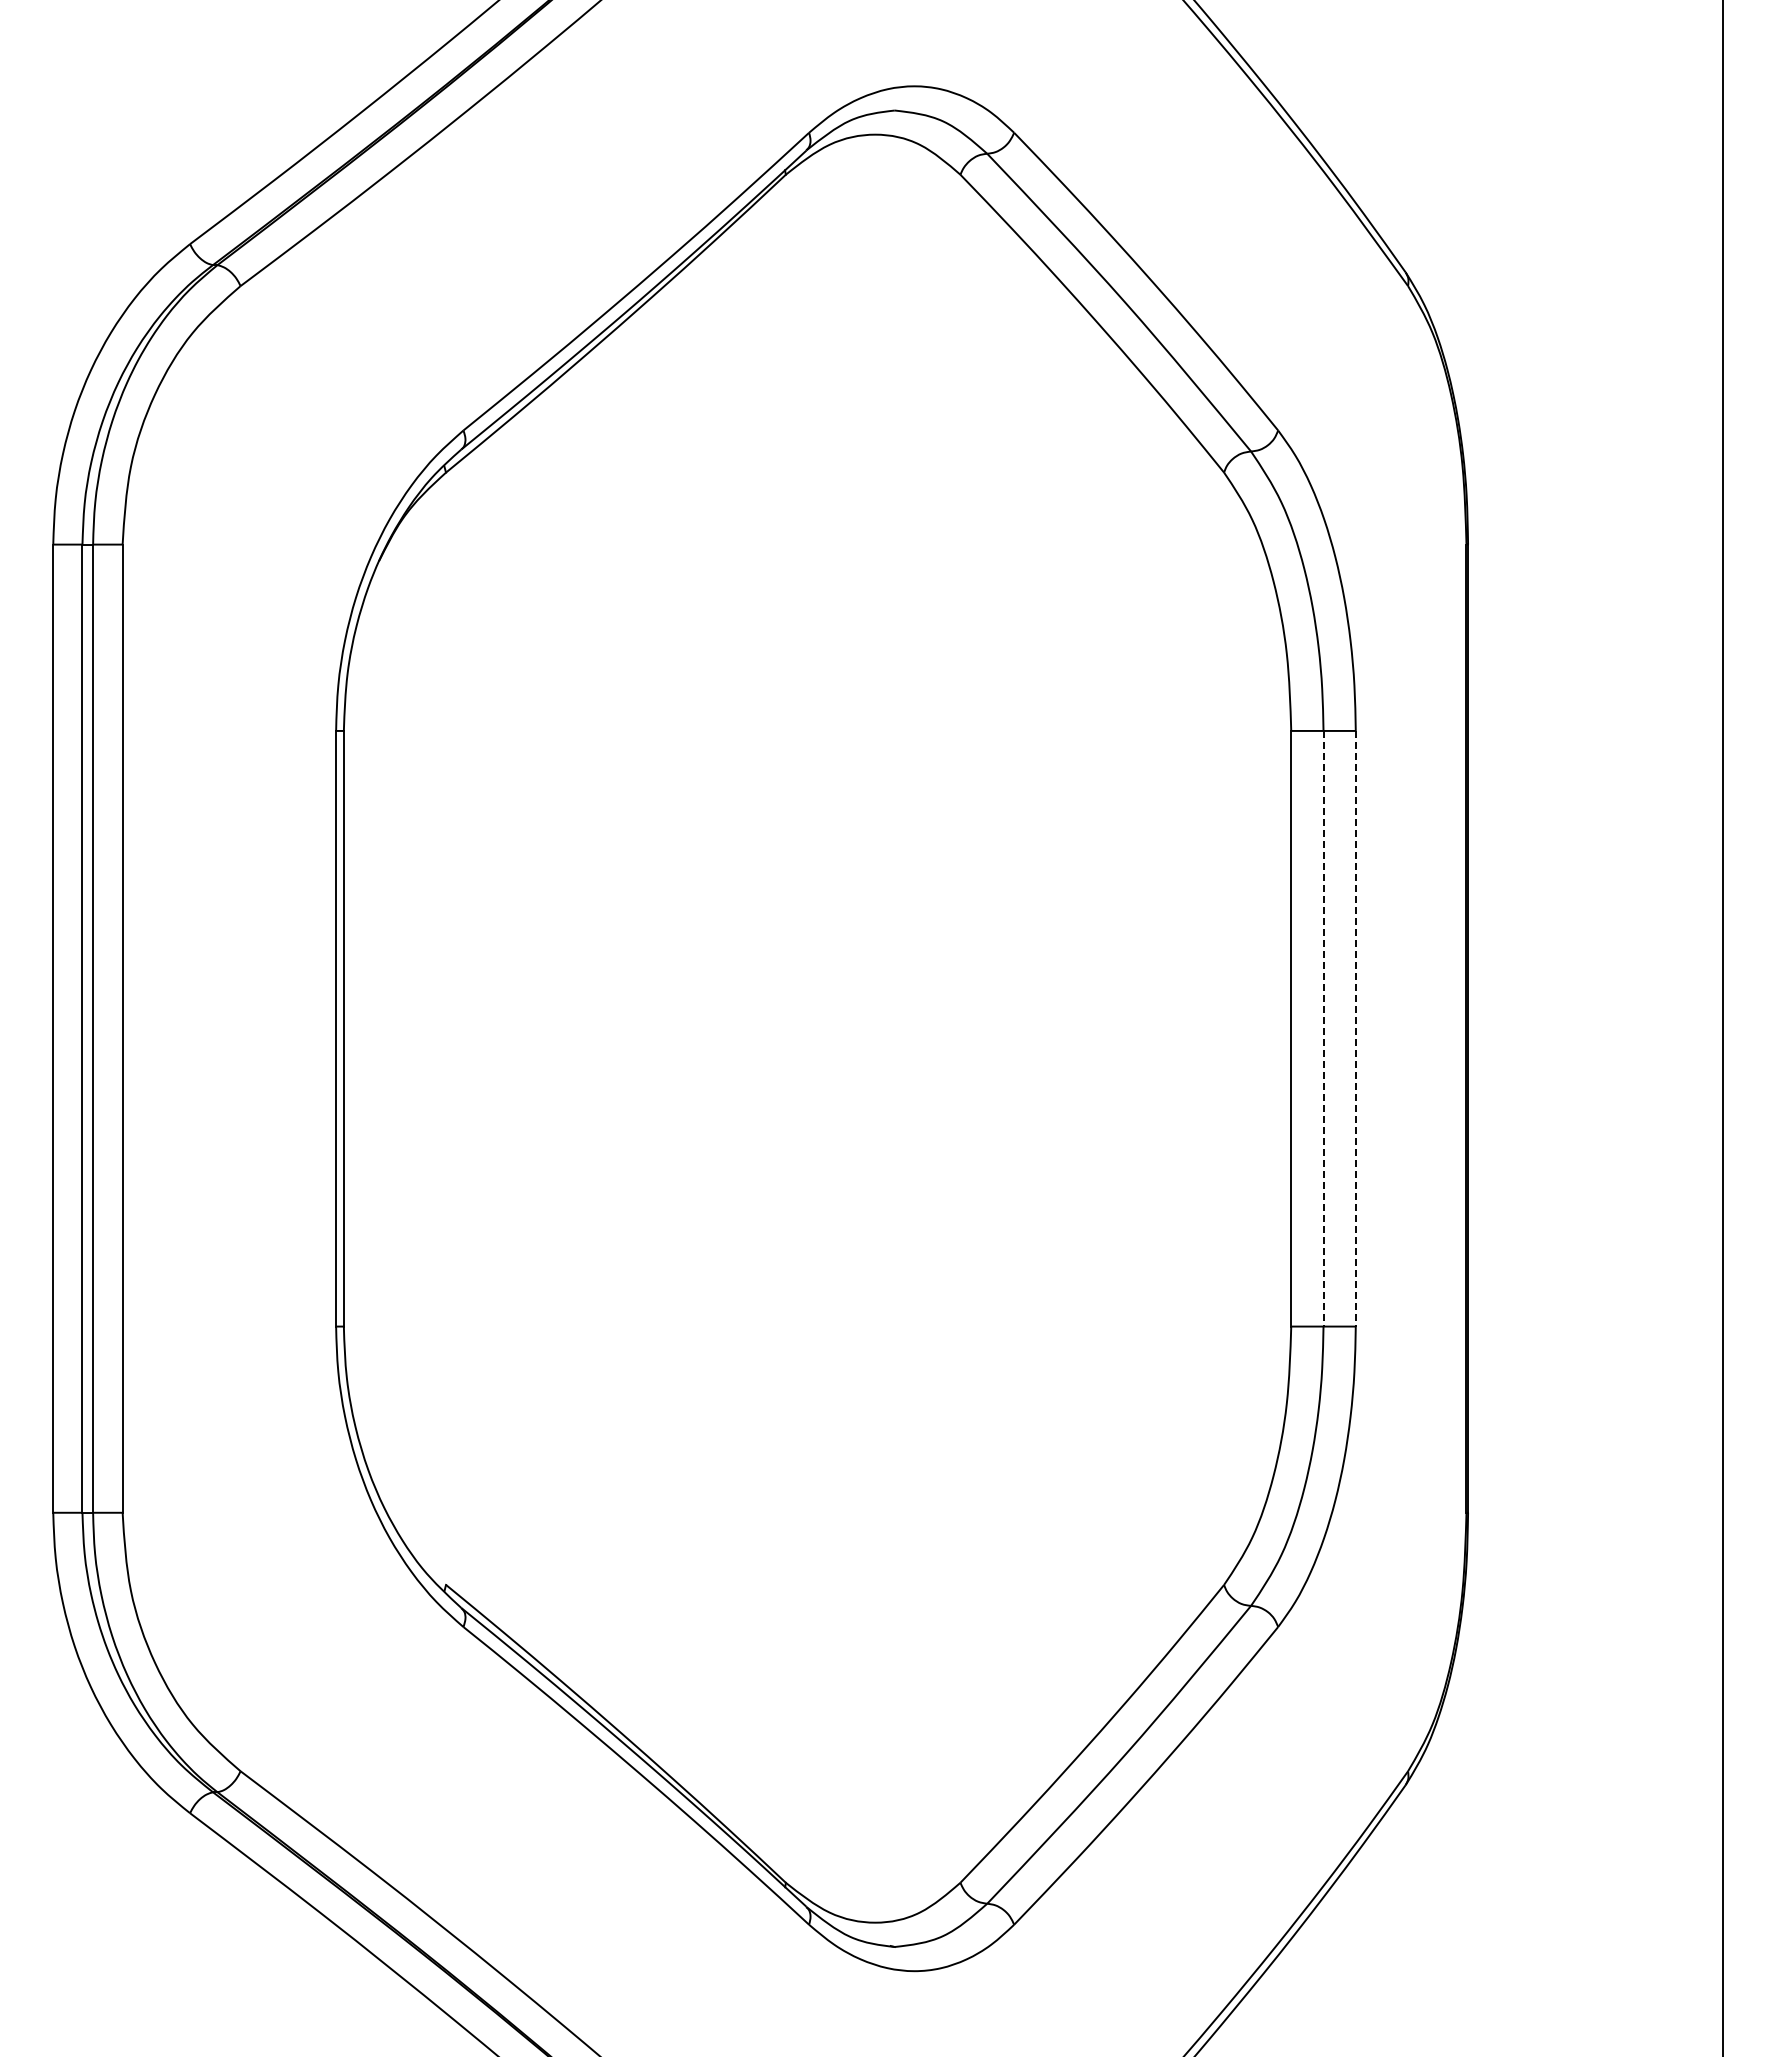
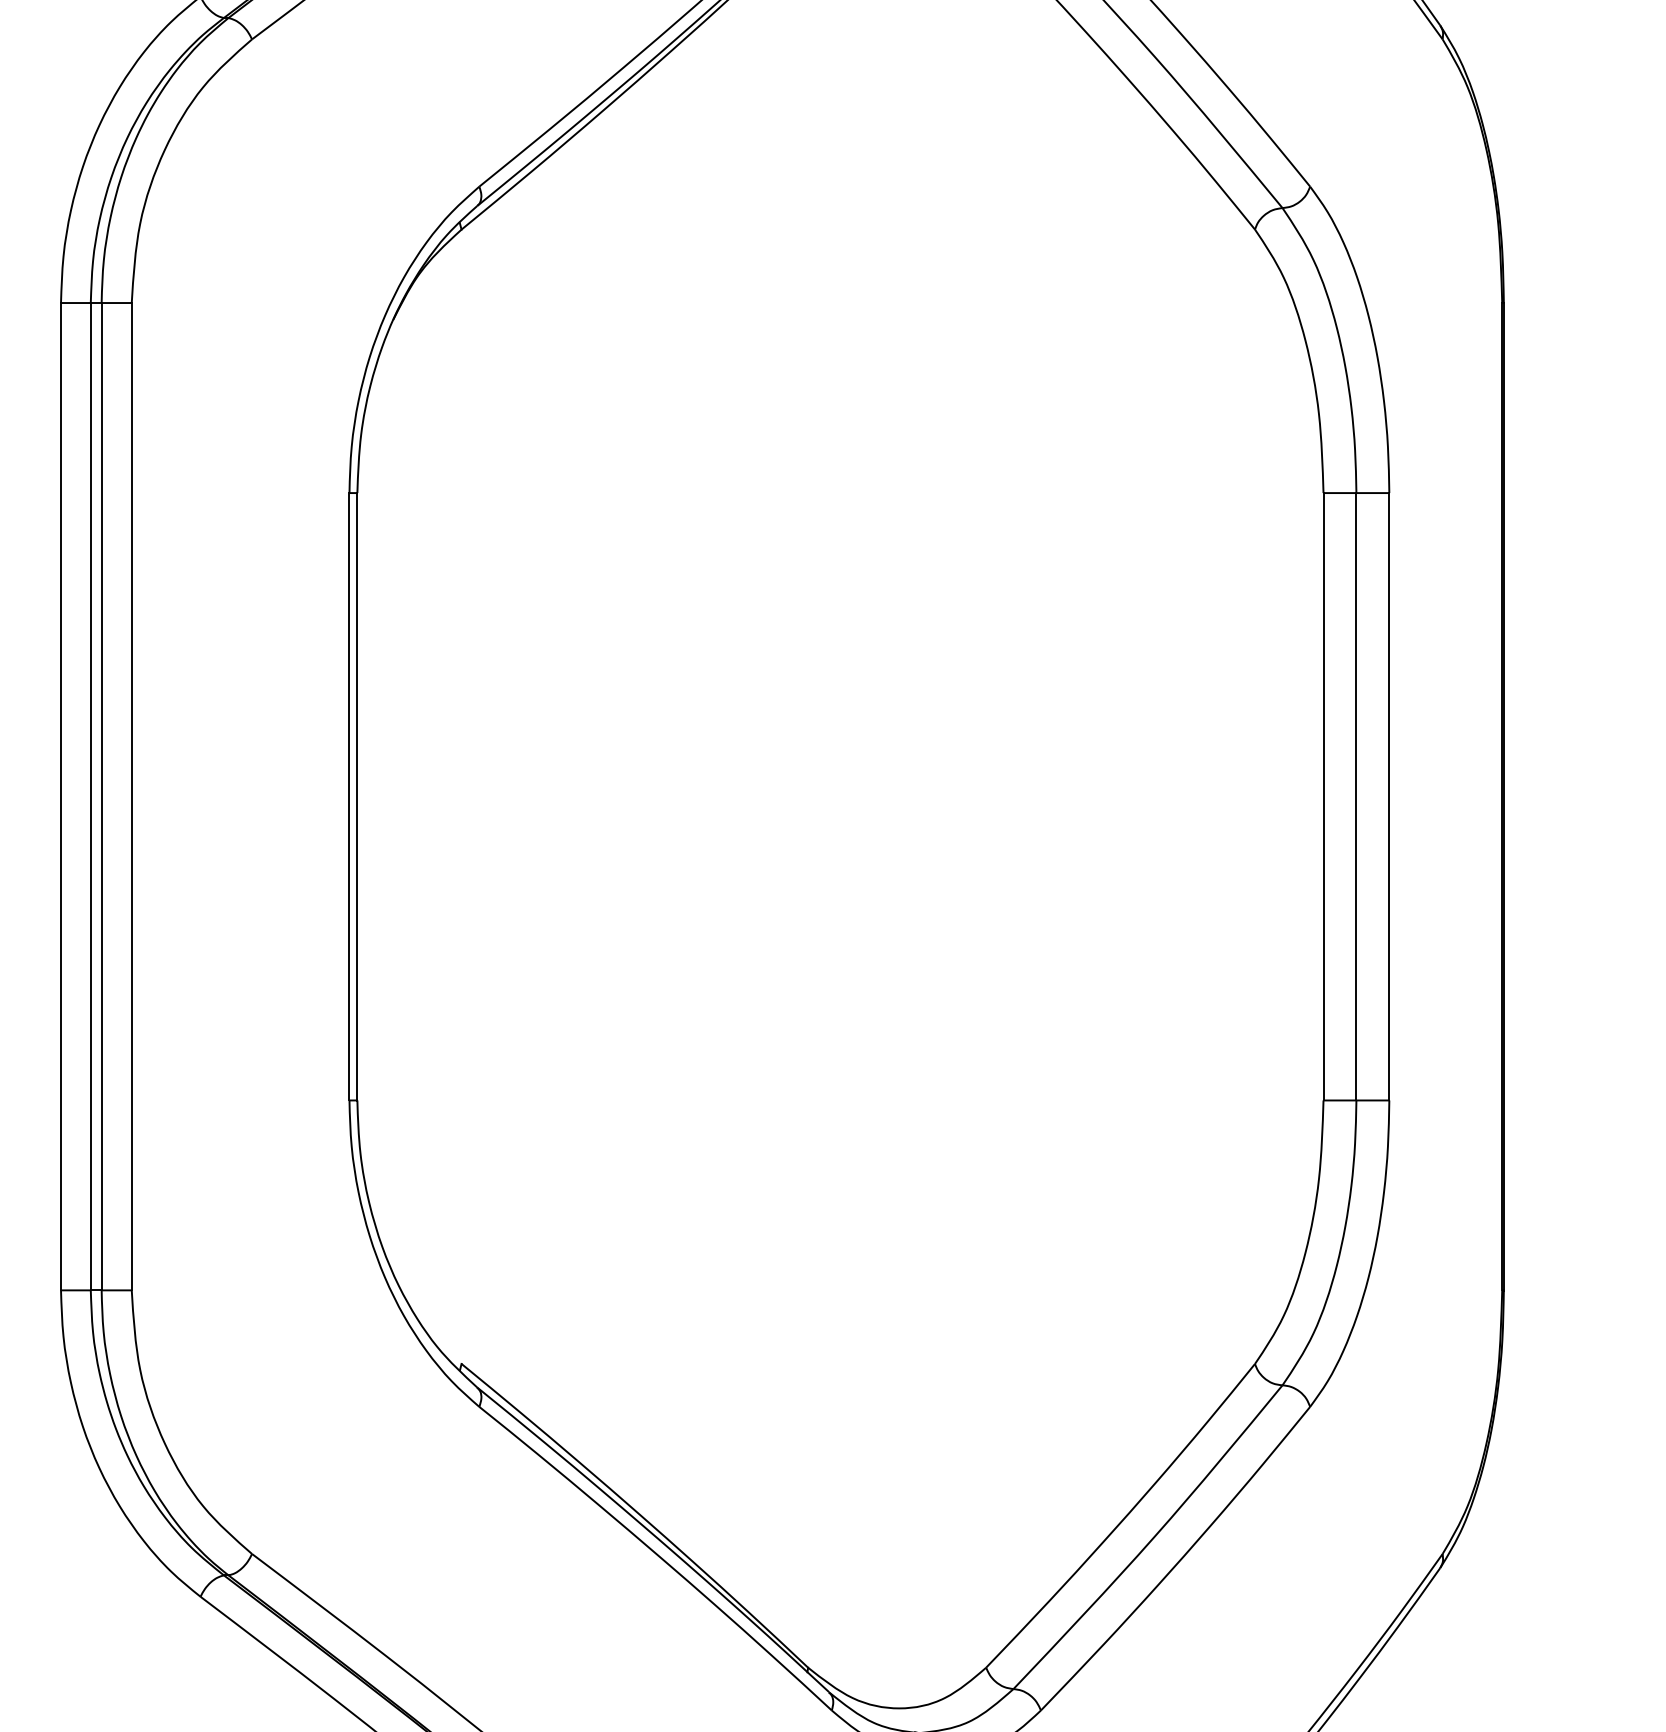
line: (1323, 1028) -> (1356, 796), dashed -> solid
line: (1355, 1028) -> (1389, 796), dashed -> solid

